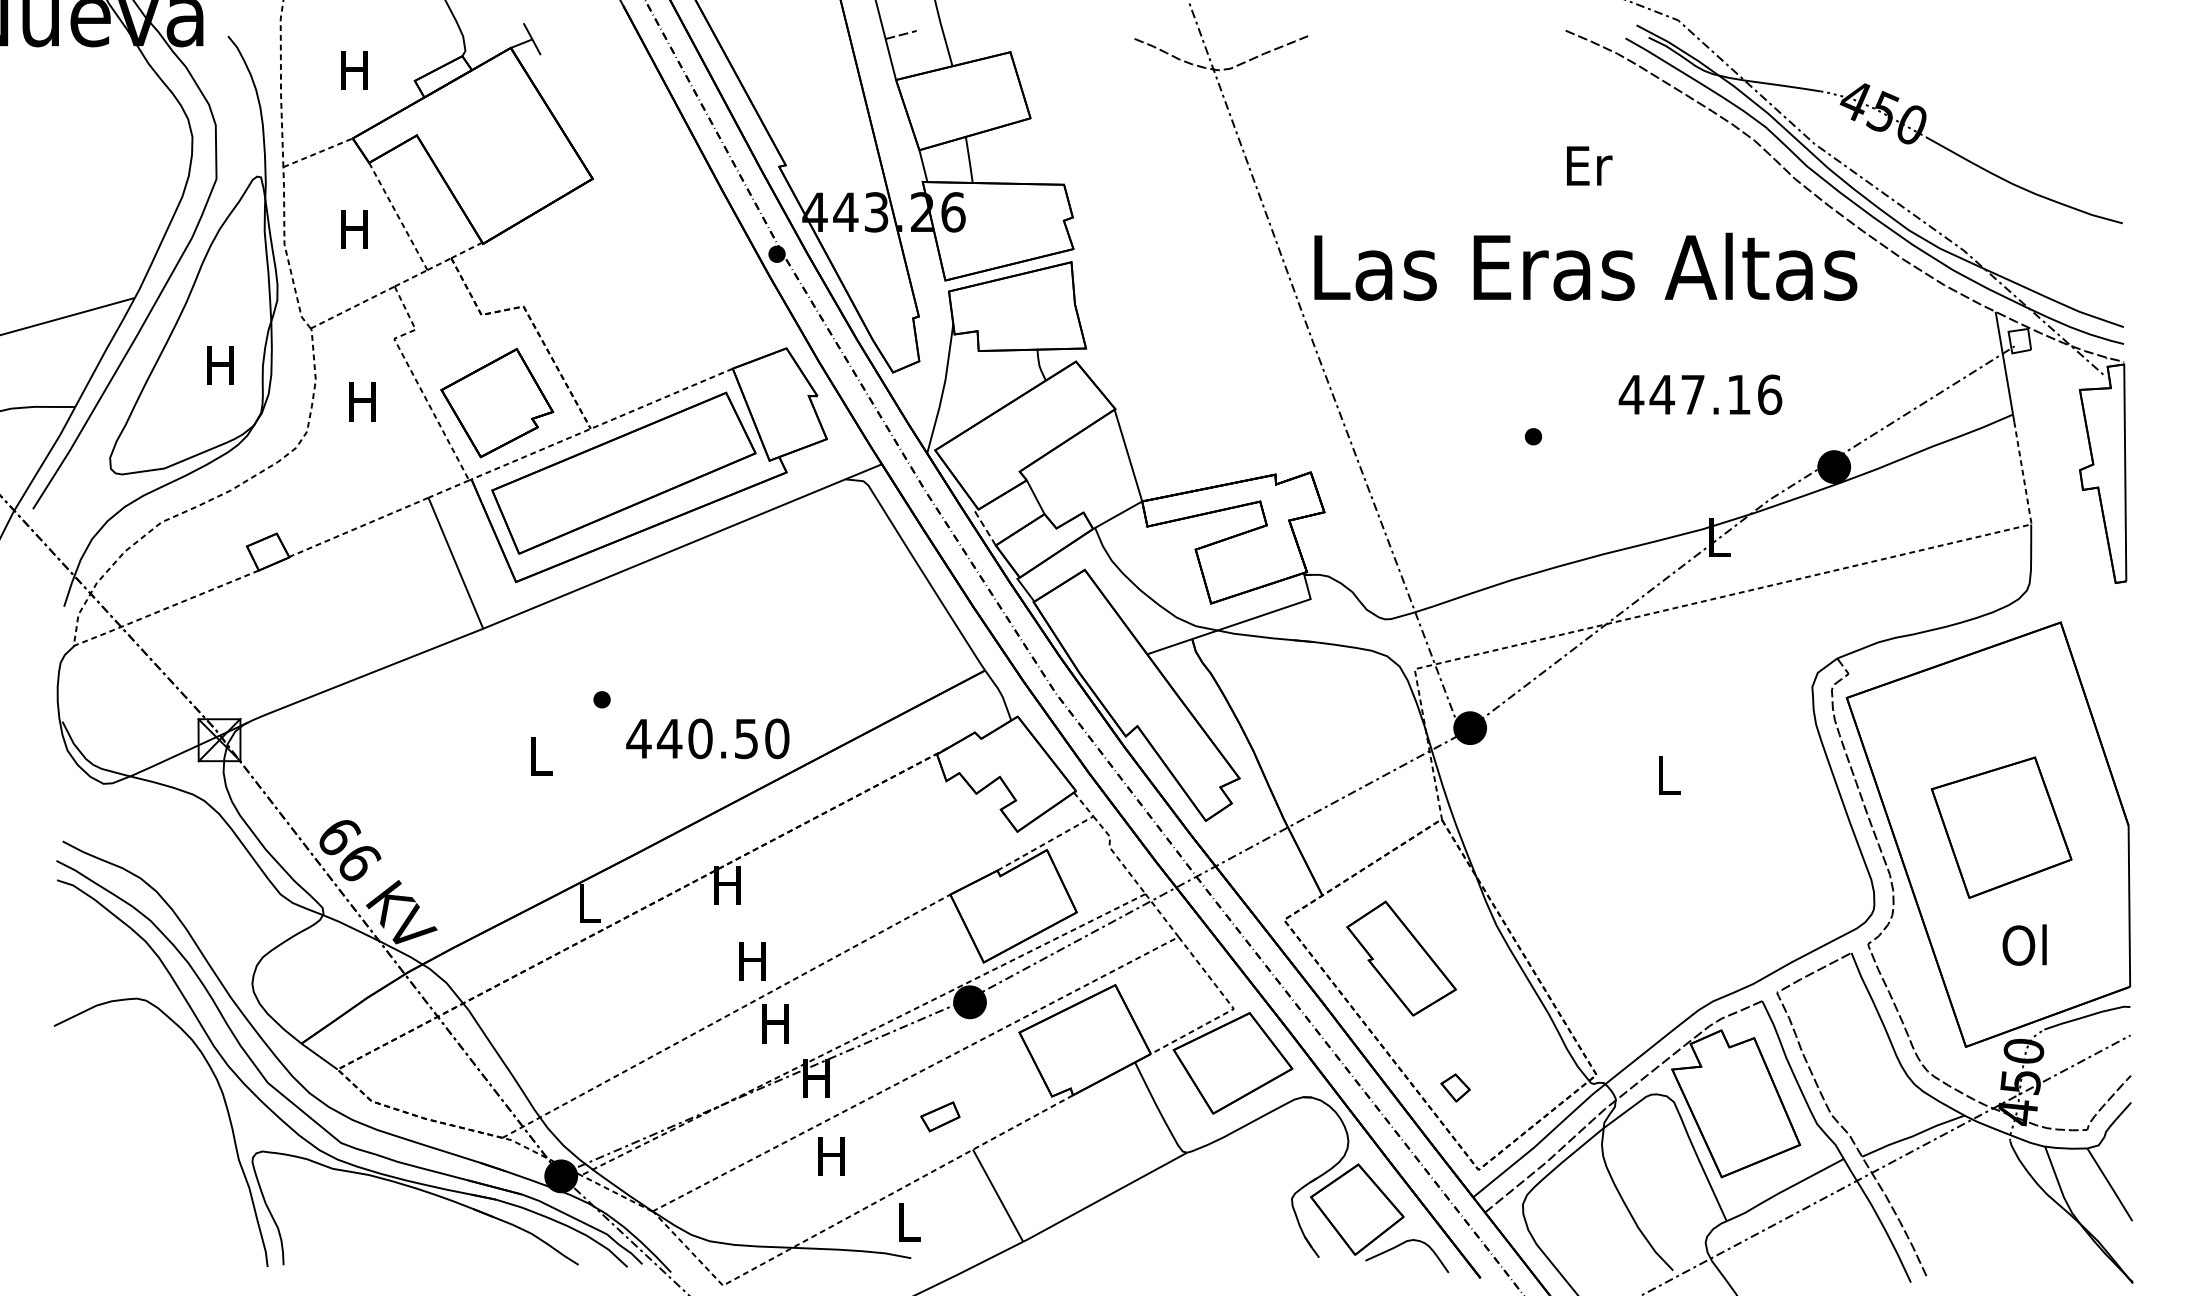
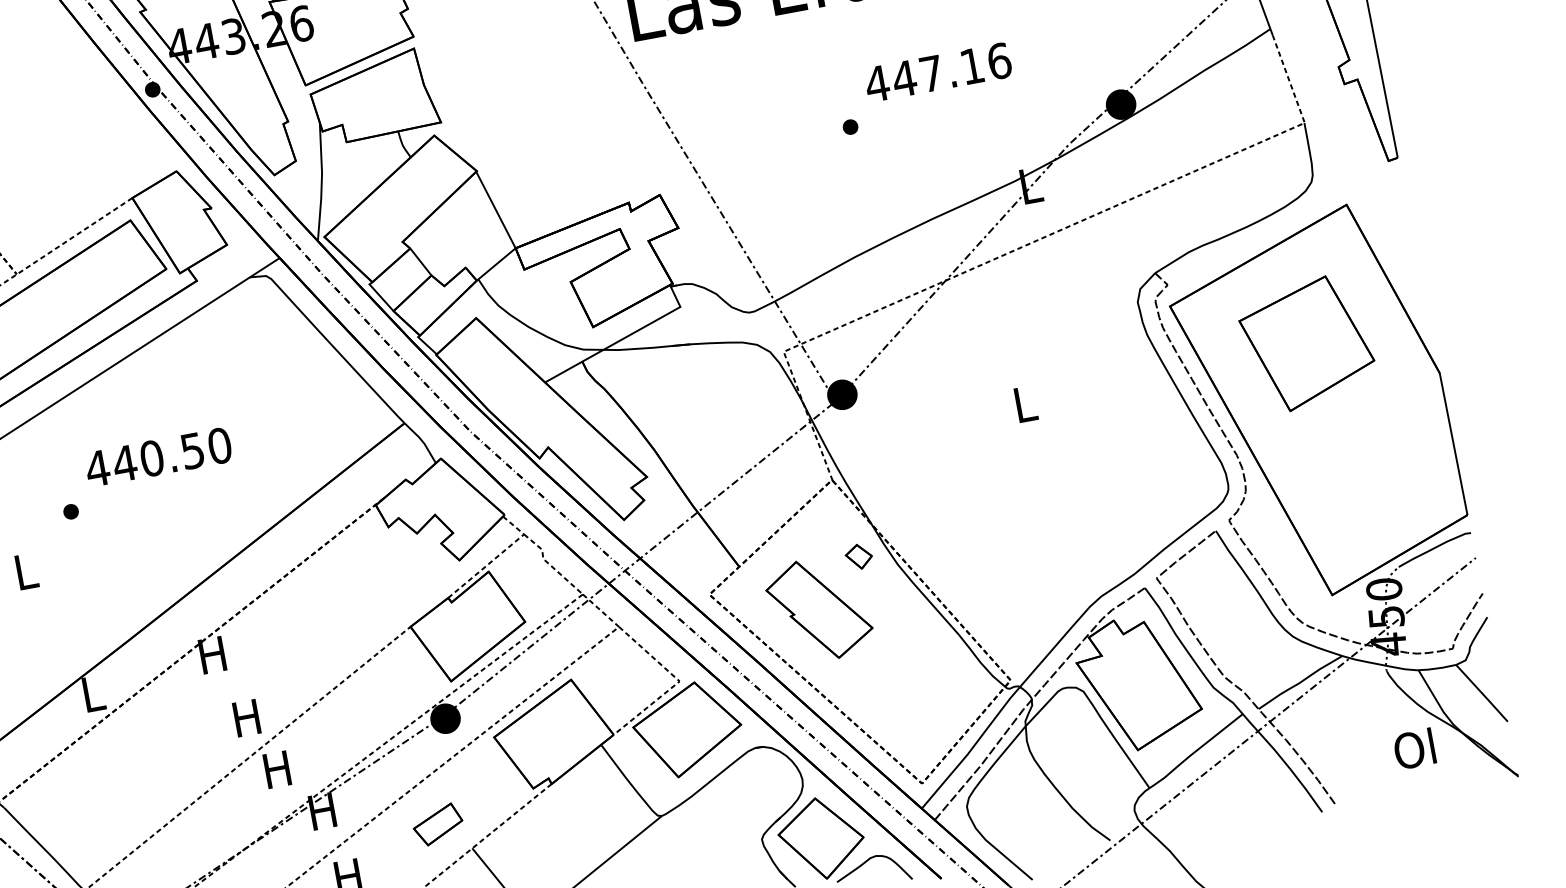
text: (1700, 394) -> (938, 72), moved
line: (984, 526) -> (380, 296), dashed -> solid
text: (707, 738) -> (158, 457), moved
part: (2001, 827) -> (1307, 343), moved
text: (2024, 944) -> (1414, 748), moved
part: (1455, 1087) -> (858, 556), moved
part: (940, 1116) -> (438, 824), size x1.43

